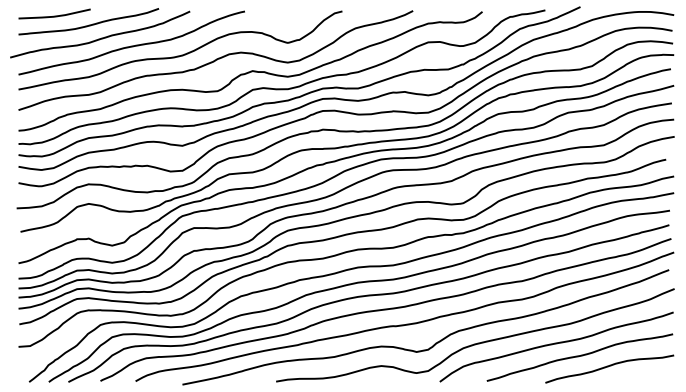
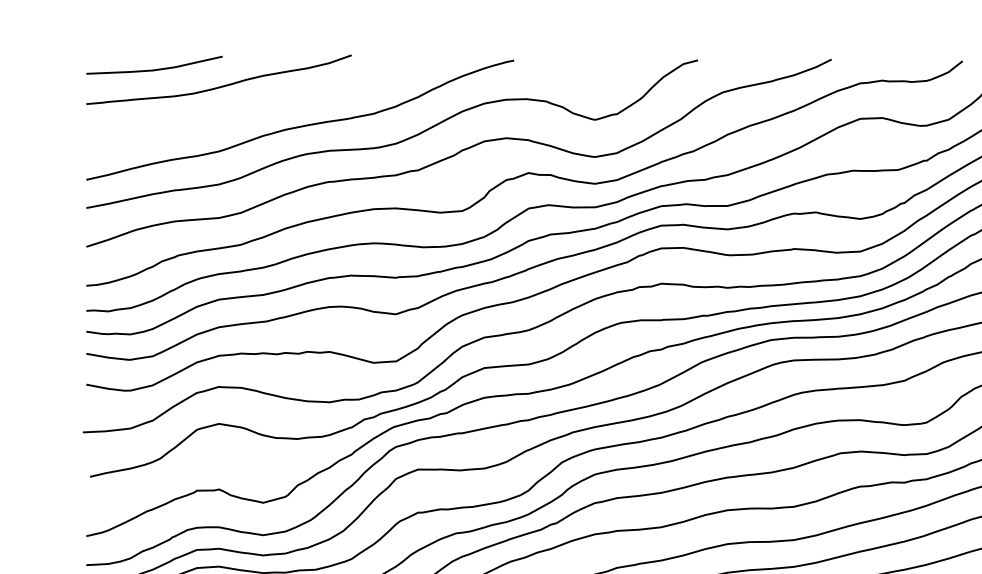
curve: (101, 37) -> (243, 109), removed

